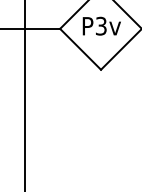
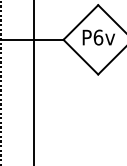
text: (101, 26) -> (98, 37), P3v -> P6v

